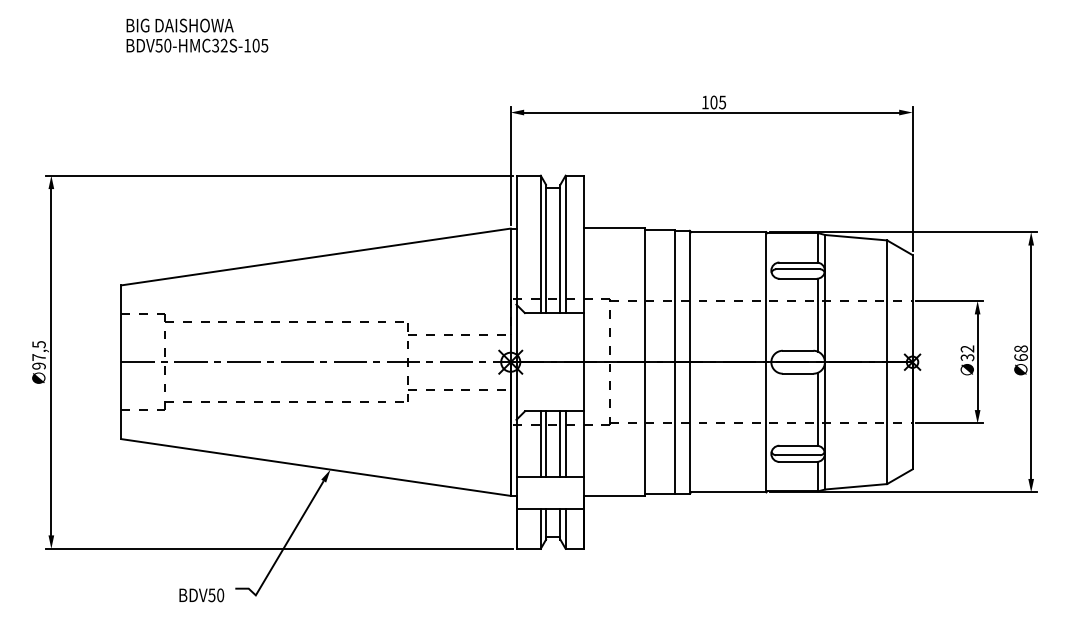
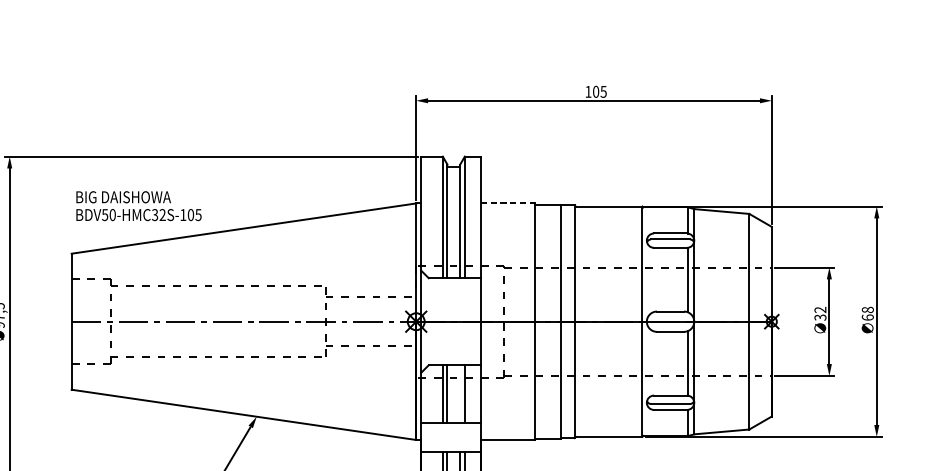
text: (197, 35) -> (139, 206), moved
line: (614, 228) -> (508, 203), solid -> dashed
line: (560, 444) -> (460, 394), removed

